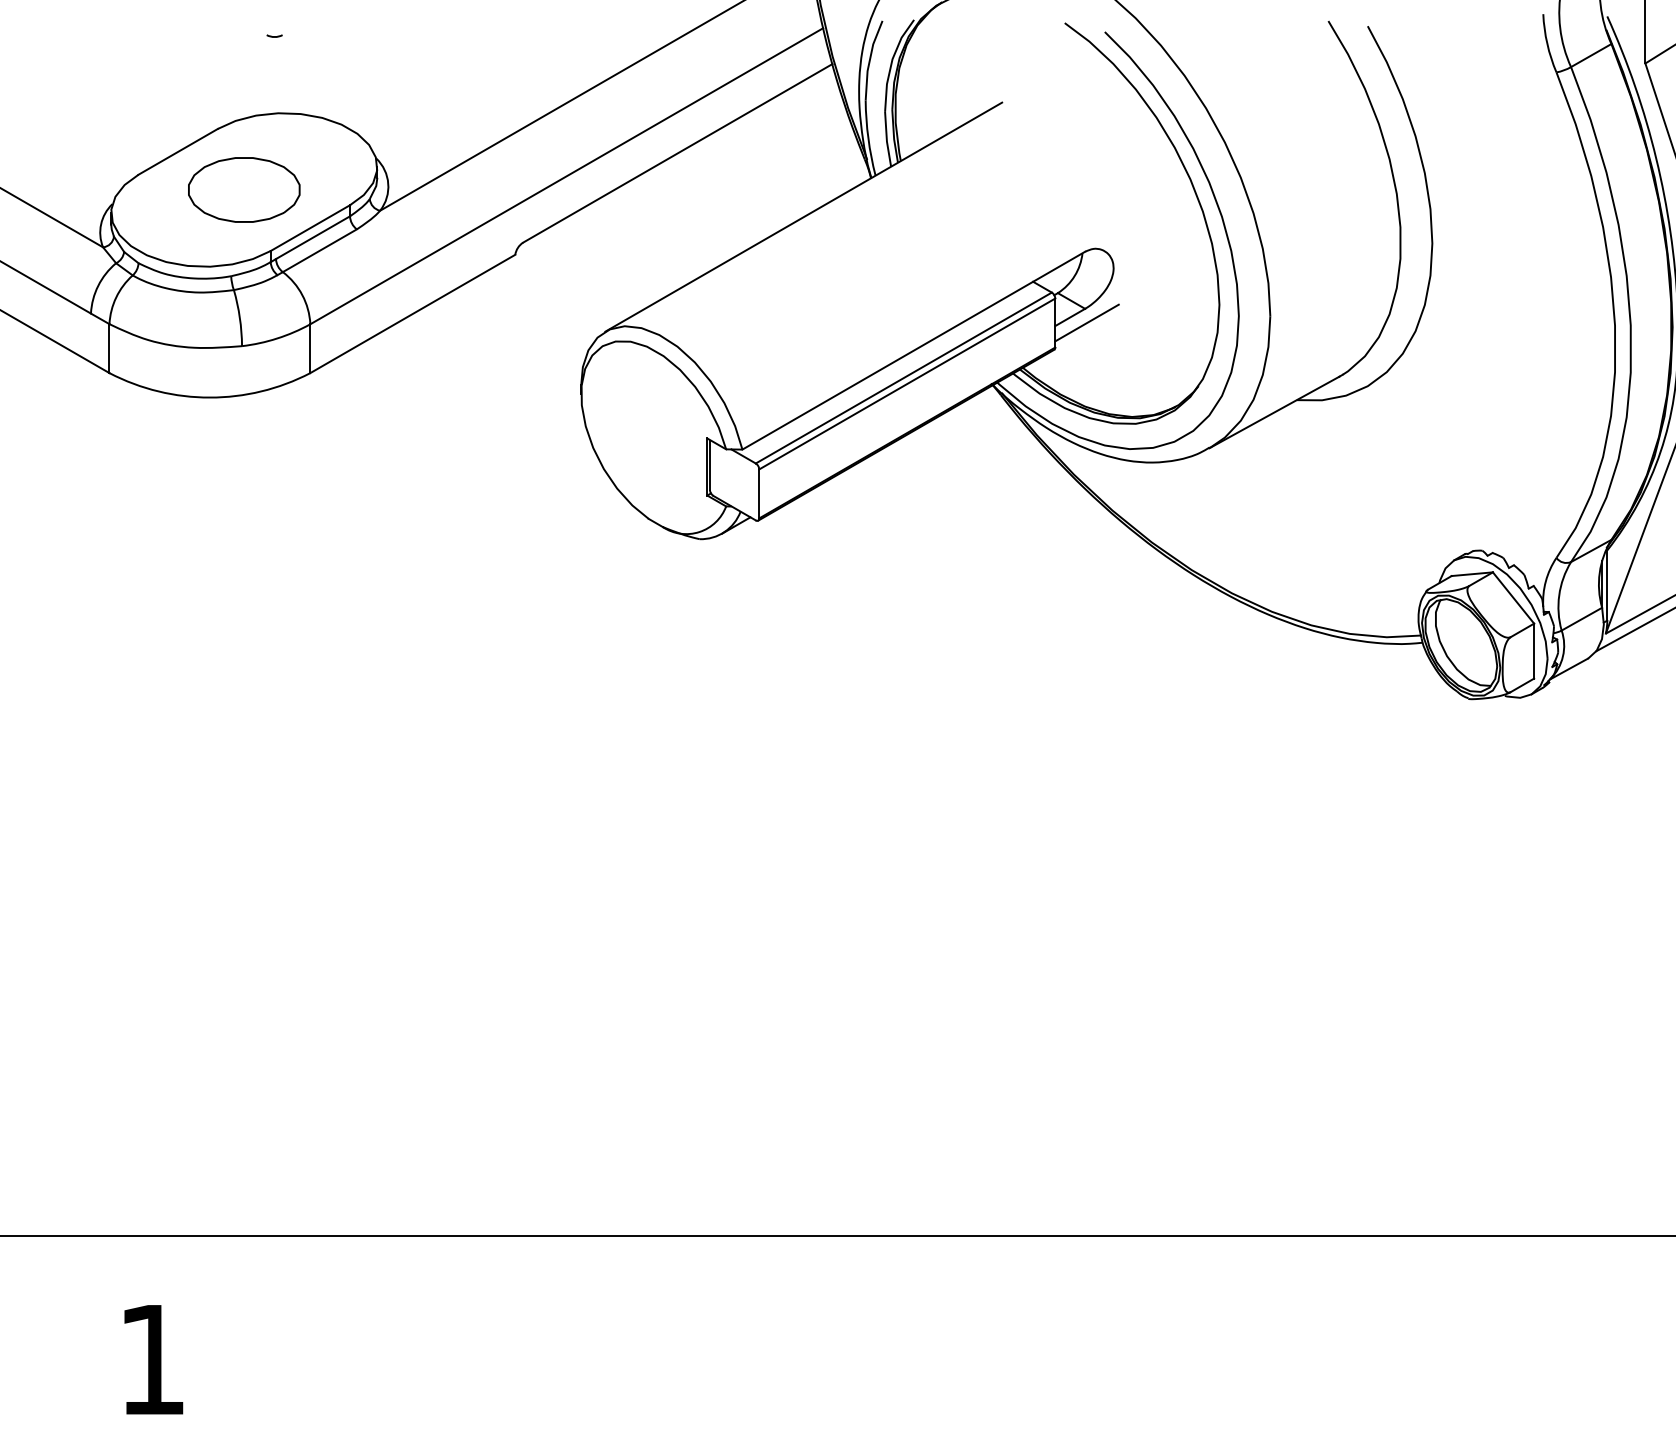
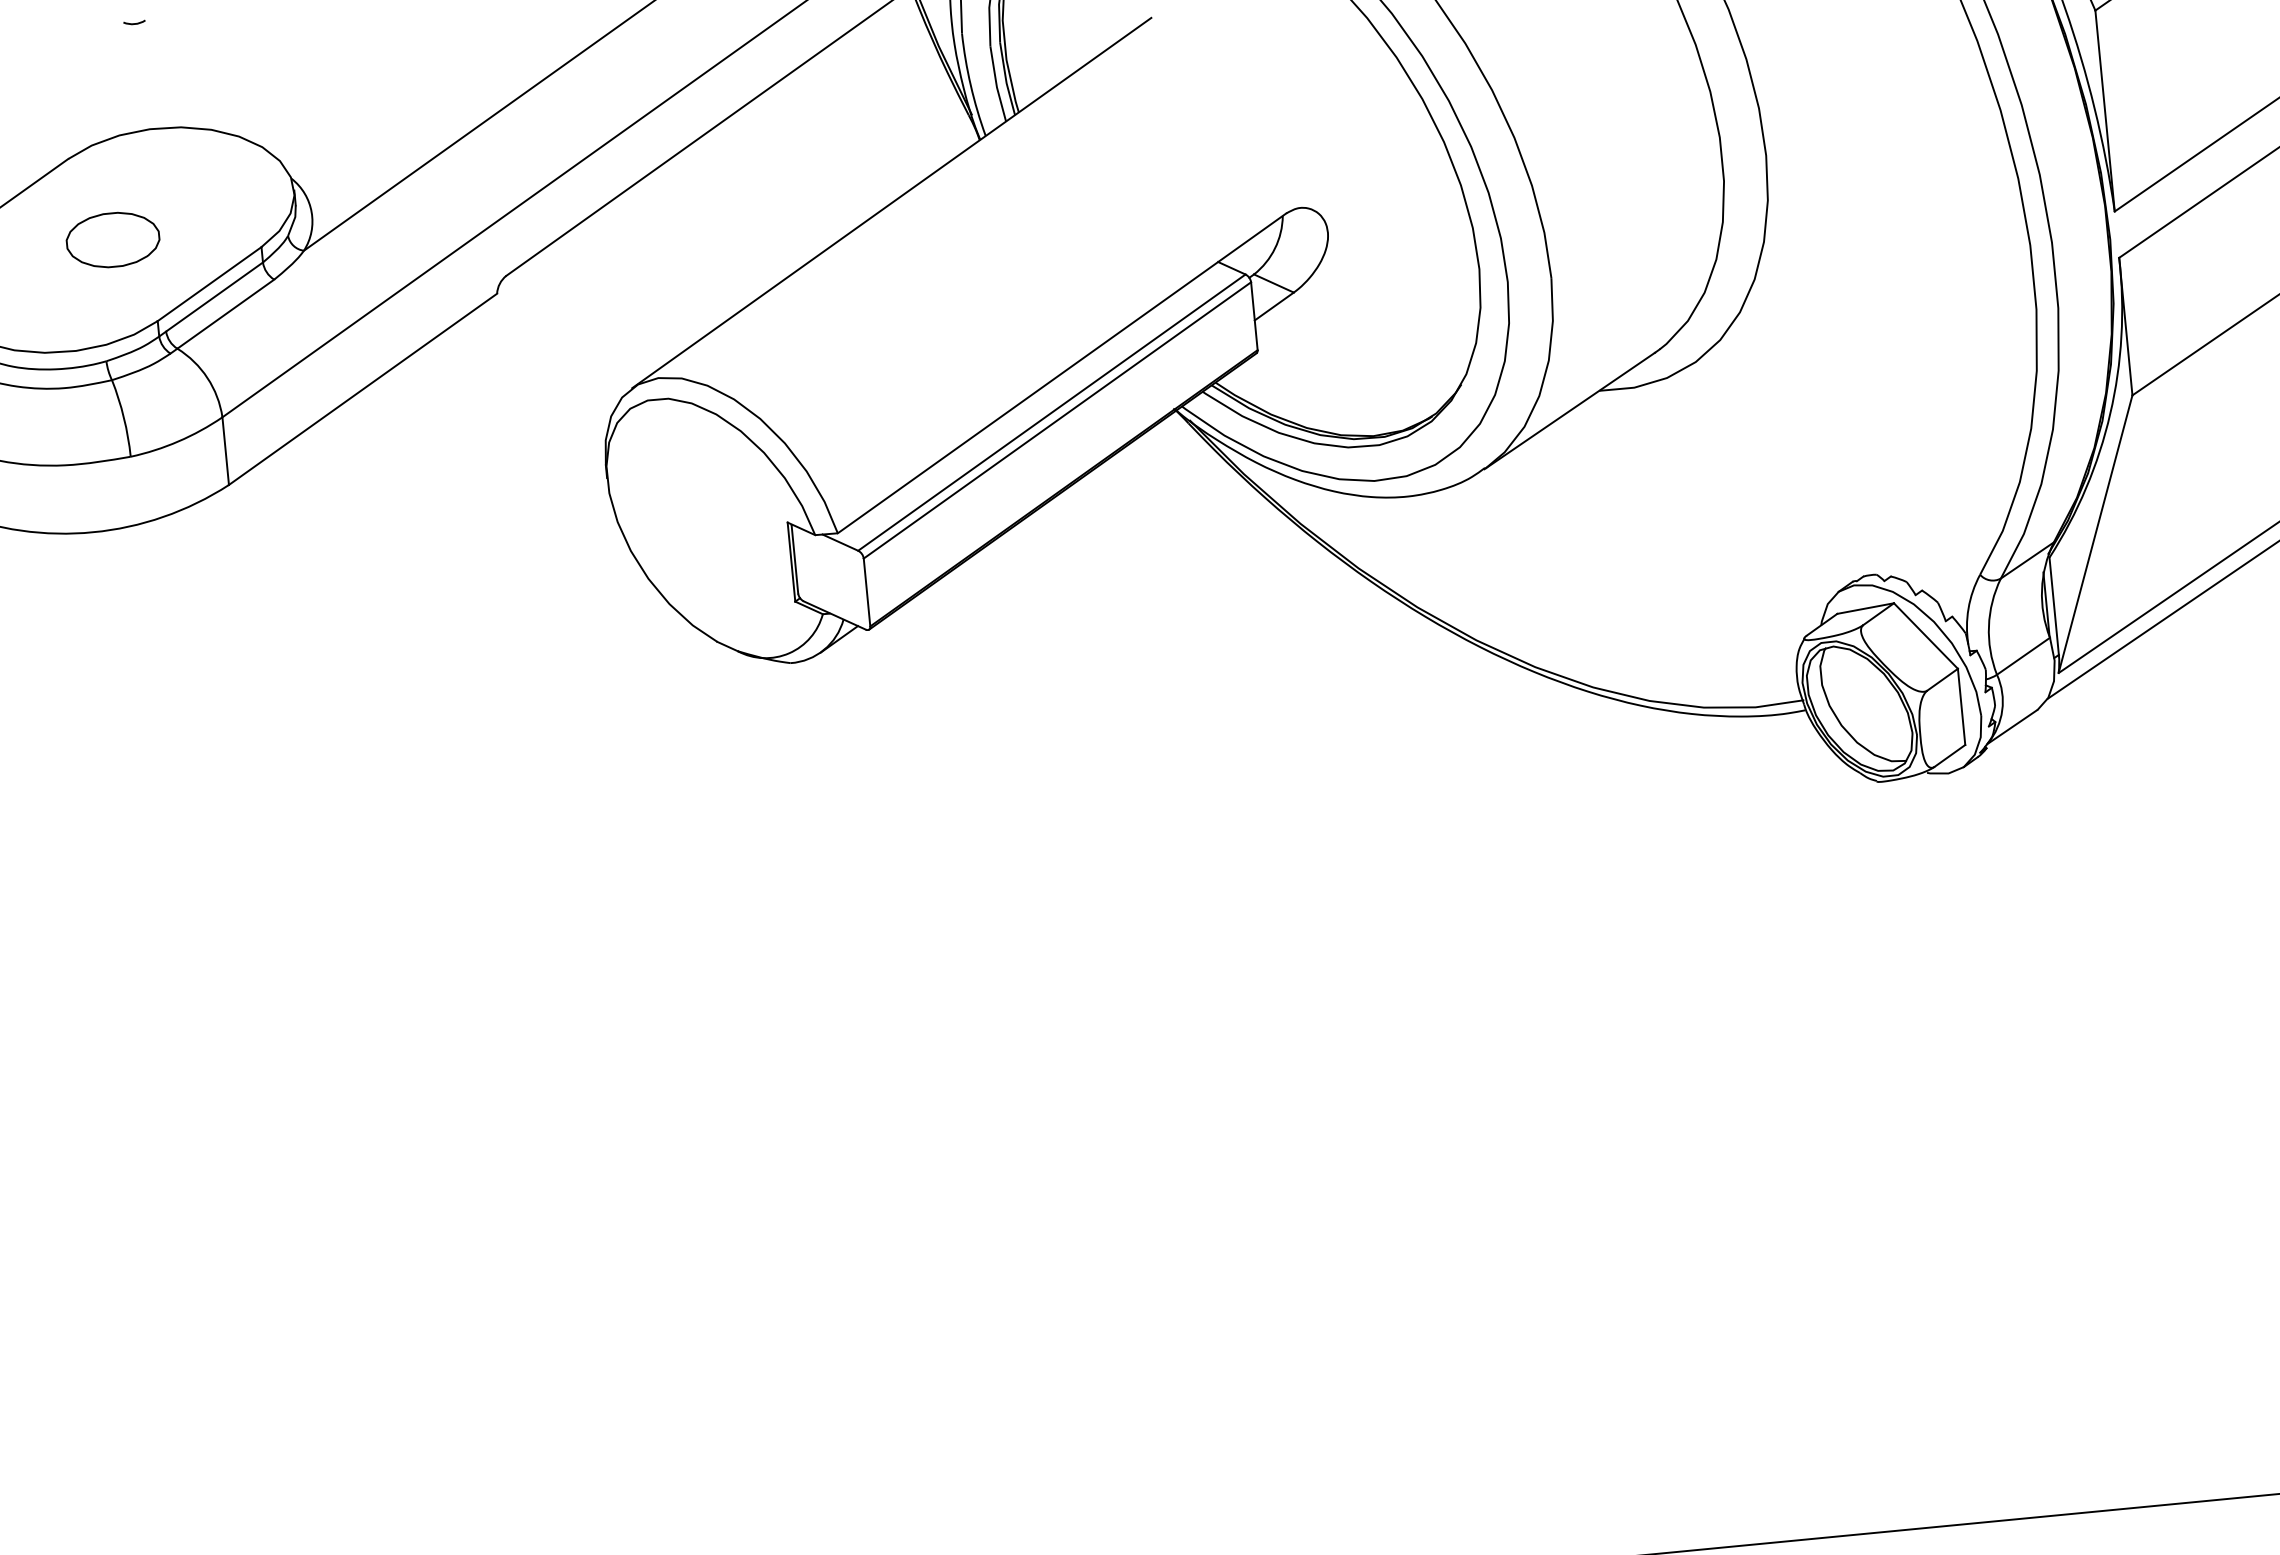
part: (244, 189) -> (113, 239), size x0.6
line: (1086, 322) -> (1297, 311), removed

